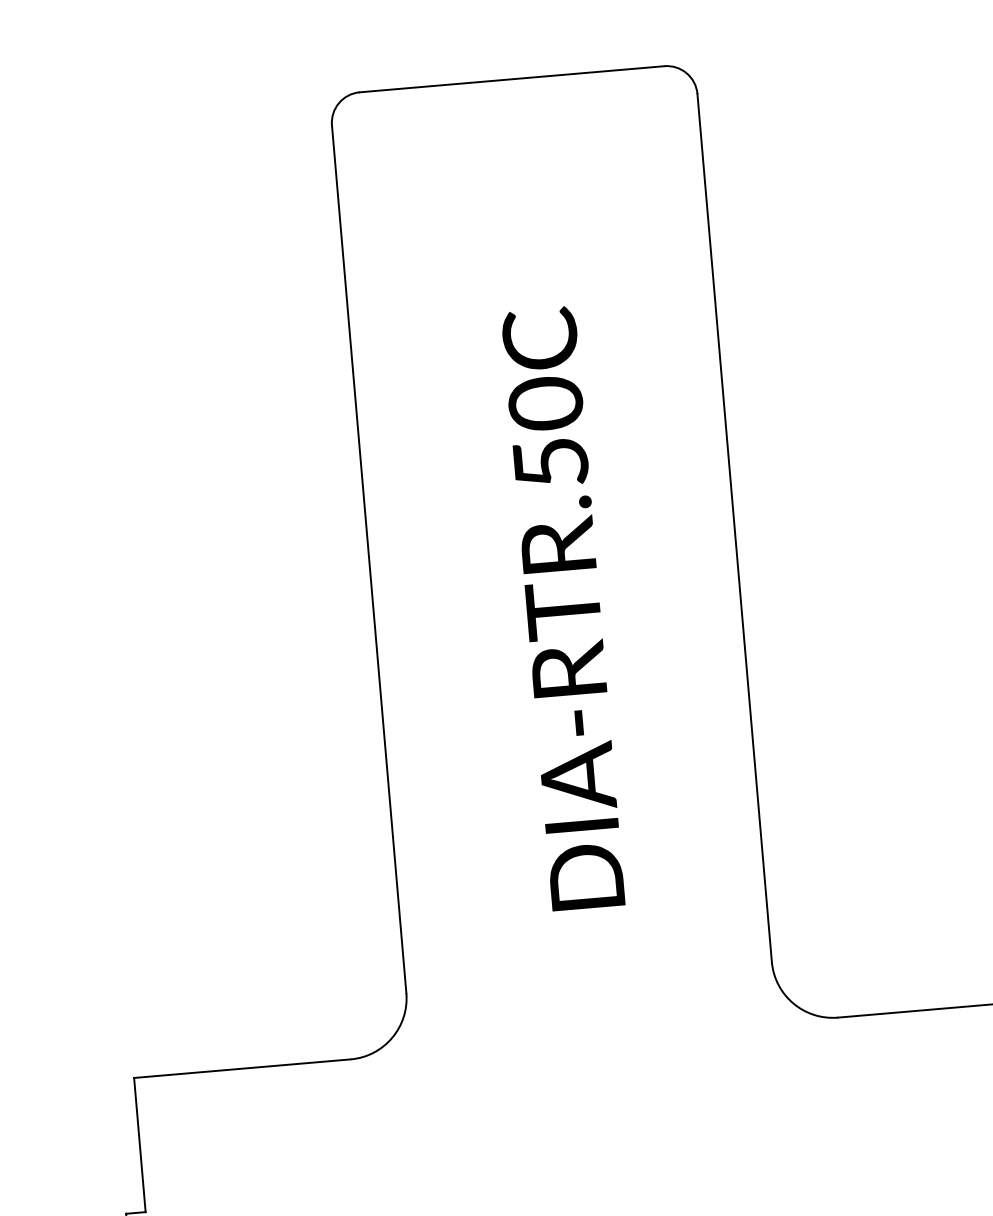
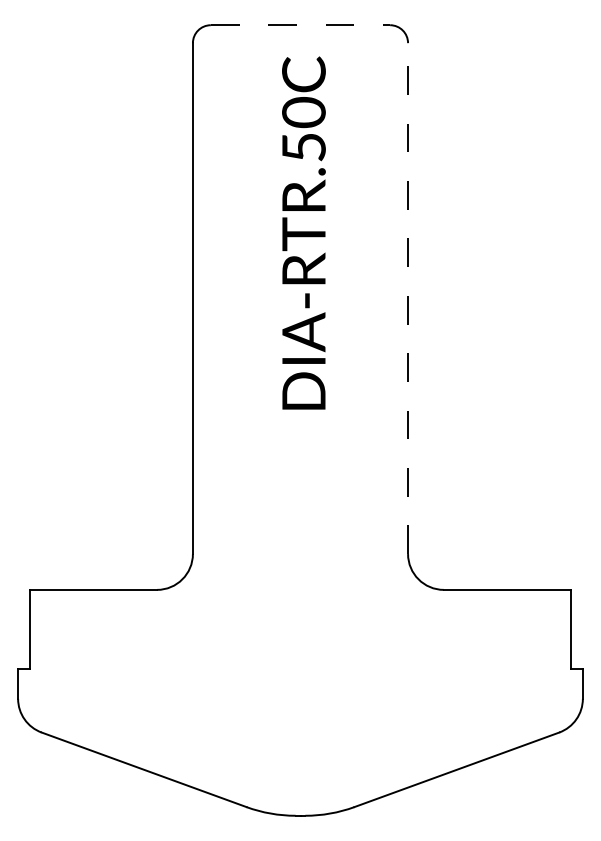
line: (512, 79) -> (300, 25), solid -> dashed
line: (735, 527) -> (408, 298), solid -> dashed
text: (562, 607) -> (303, 232), moved

